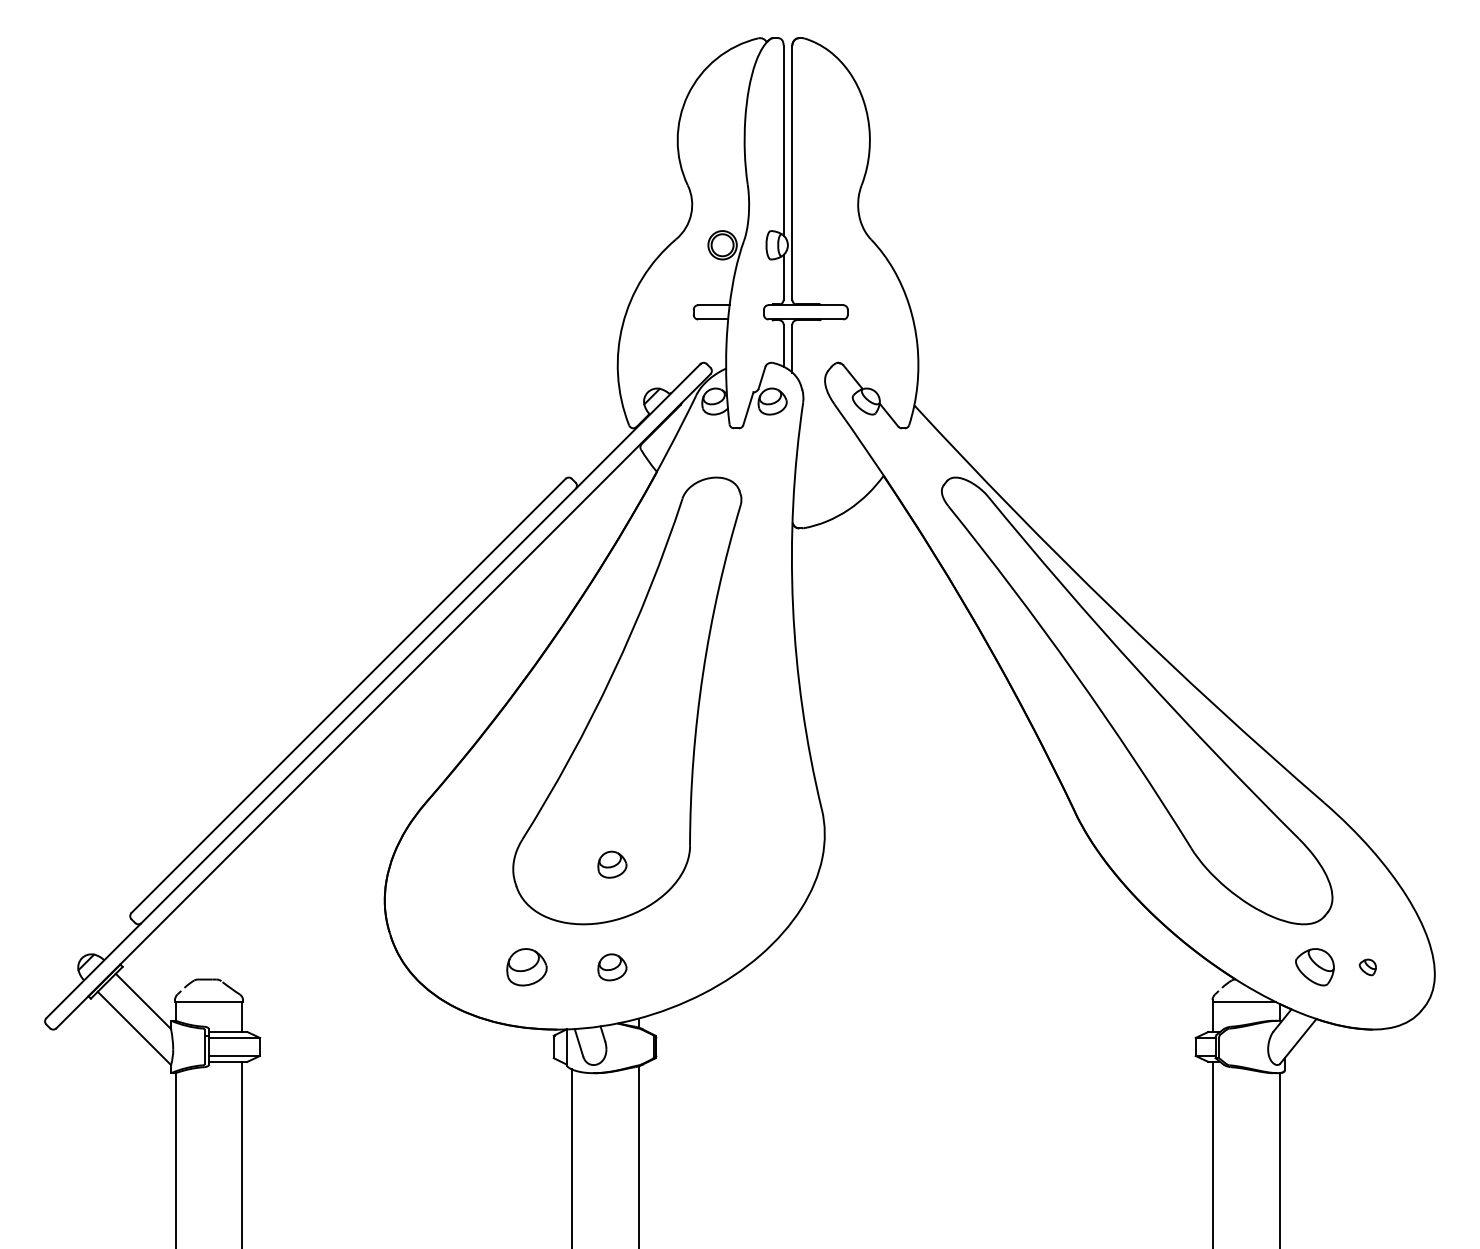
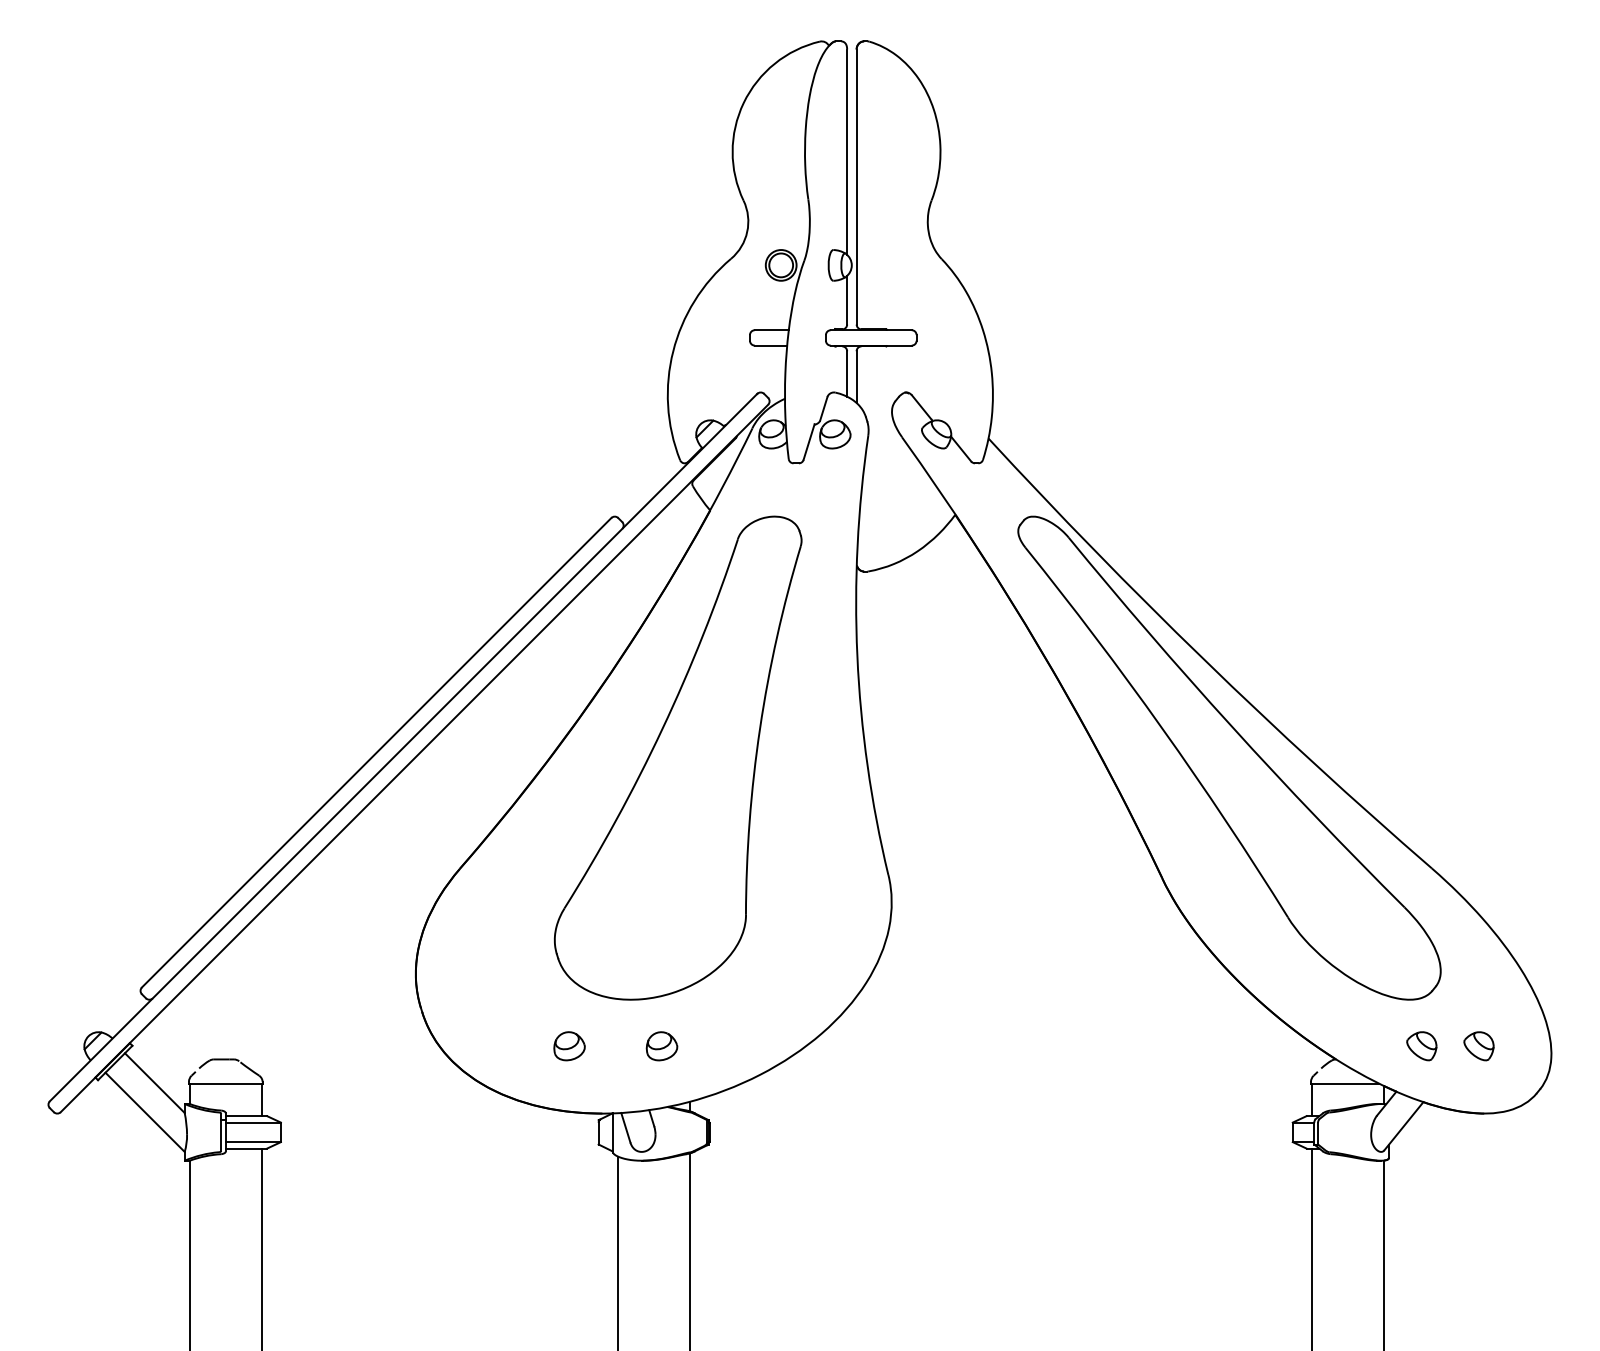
part: (611, 864) -> (661, 935), removed
part: (526, 967) -> (569, 1046), size x0.71
part: (1314, 967) -> (1421, 1046), size x0.71
part: (1367, 967) -> (1478, 1046), size x1.67

